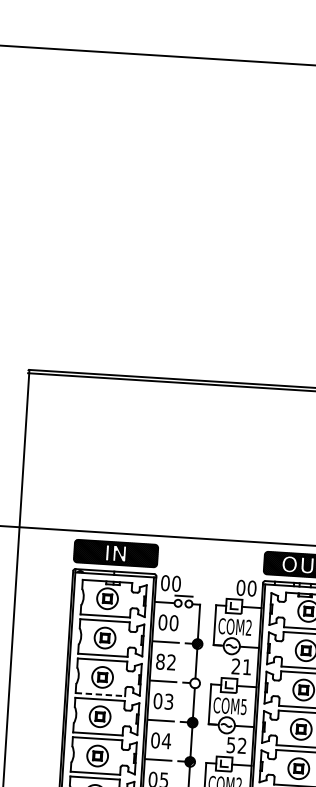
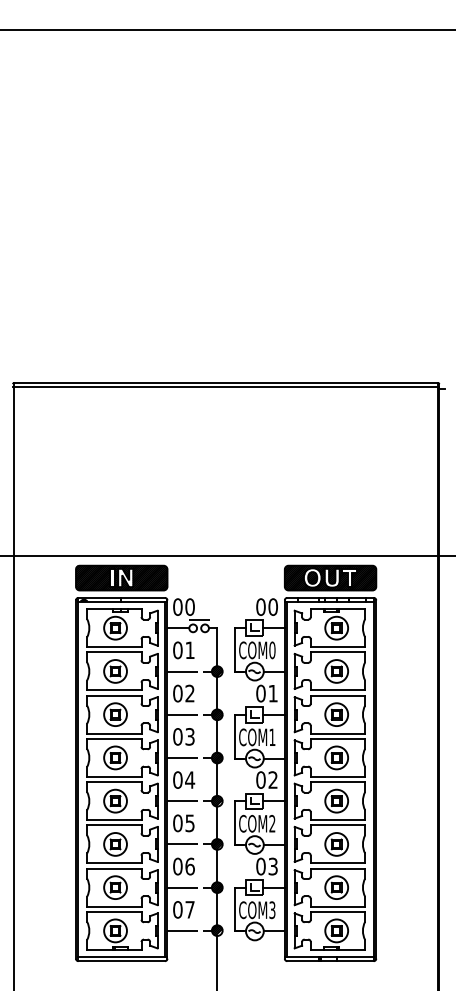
text: (173, 623) -> (189, 650), 00 -> 01
text: (249, 628) -> (272, 650), COM2 -> COM0
text: (160, 661) -> (177, 693), 82 -> 02
text: (235, 666) -> (260, 693), 21 -> 01
hatch: (195, 683) -> (217, 714), added
line: (100, 694) -> (114, 733), dashed -> solid
text: (244, 707) -> (272, 737), COM5 -> COM1
text: (230, 744) -> (260, 779), 52 -> 02

